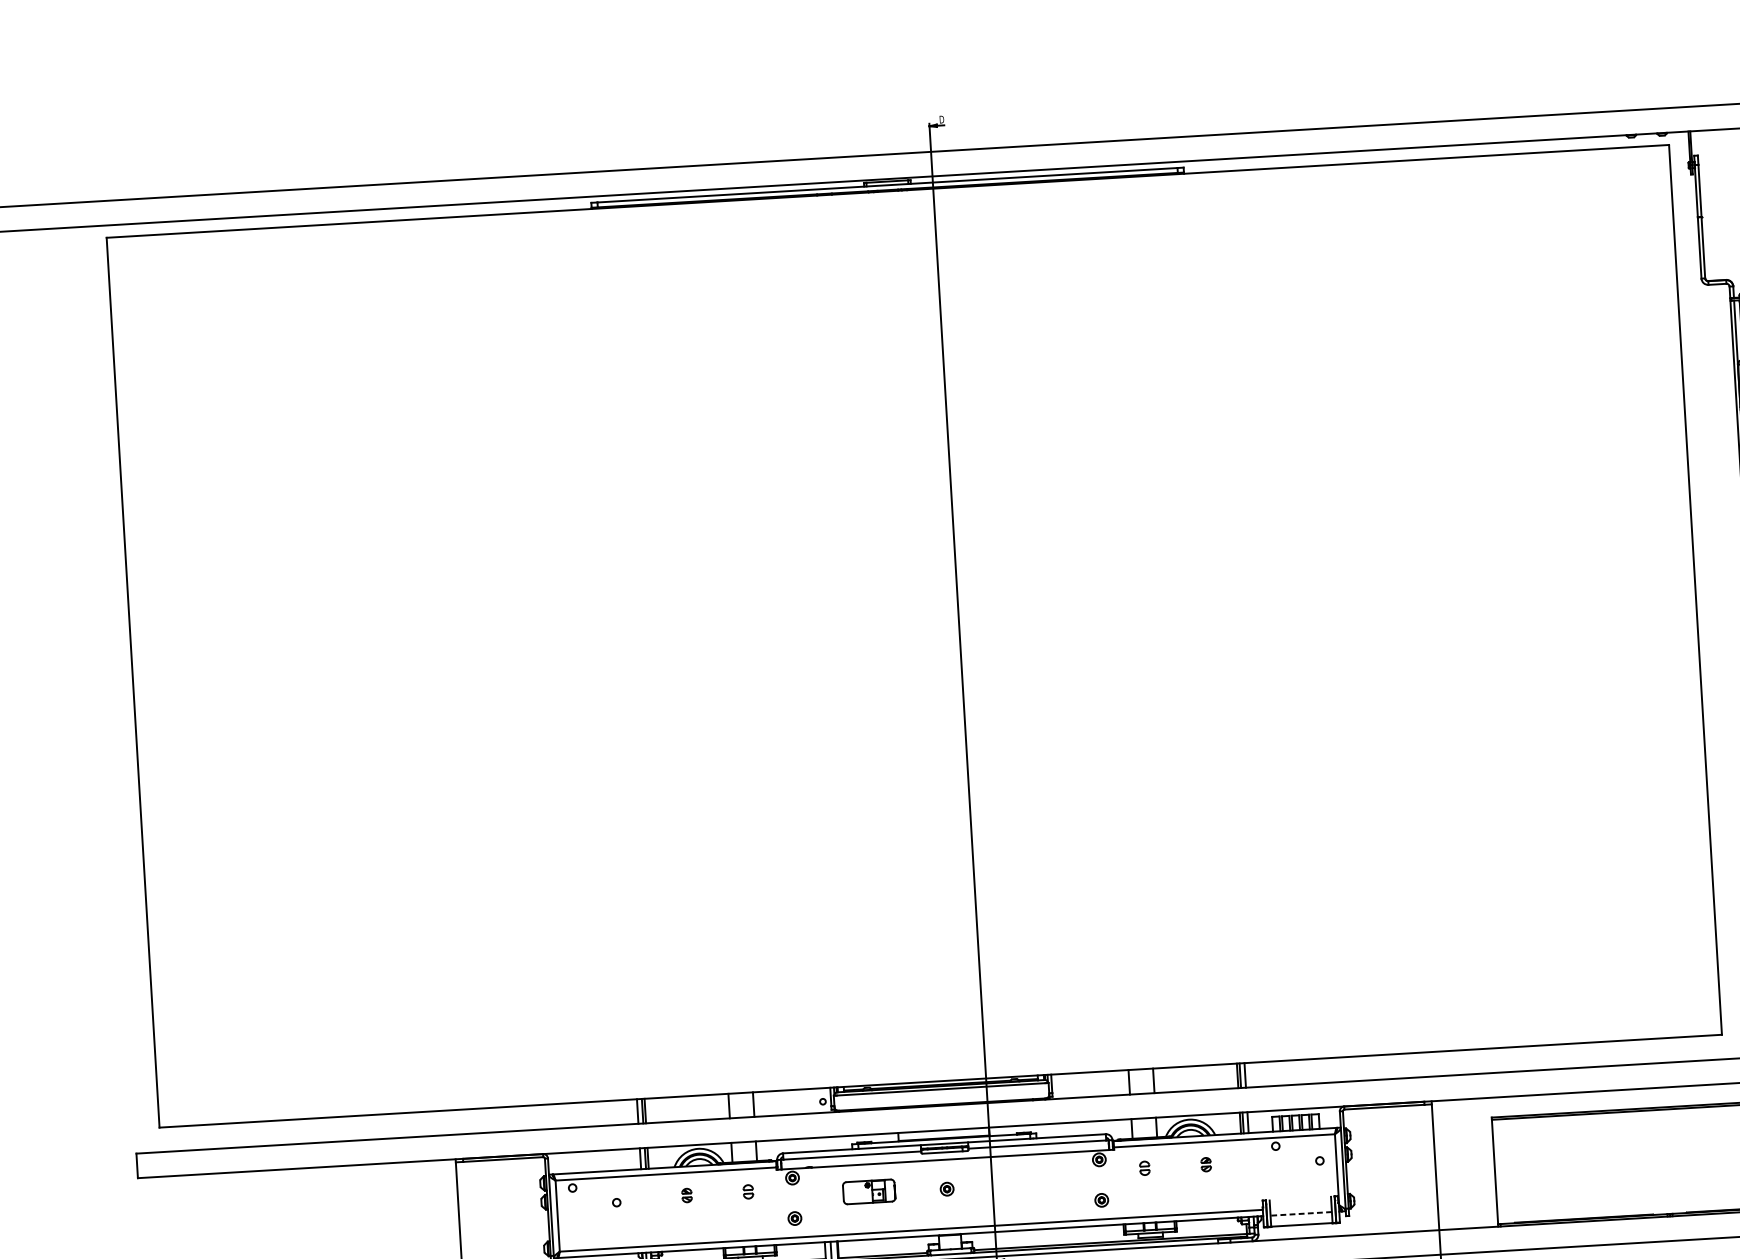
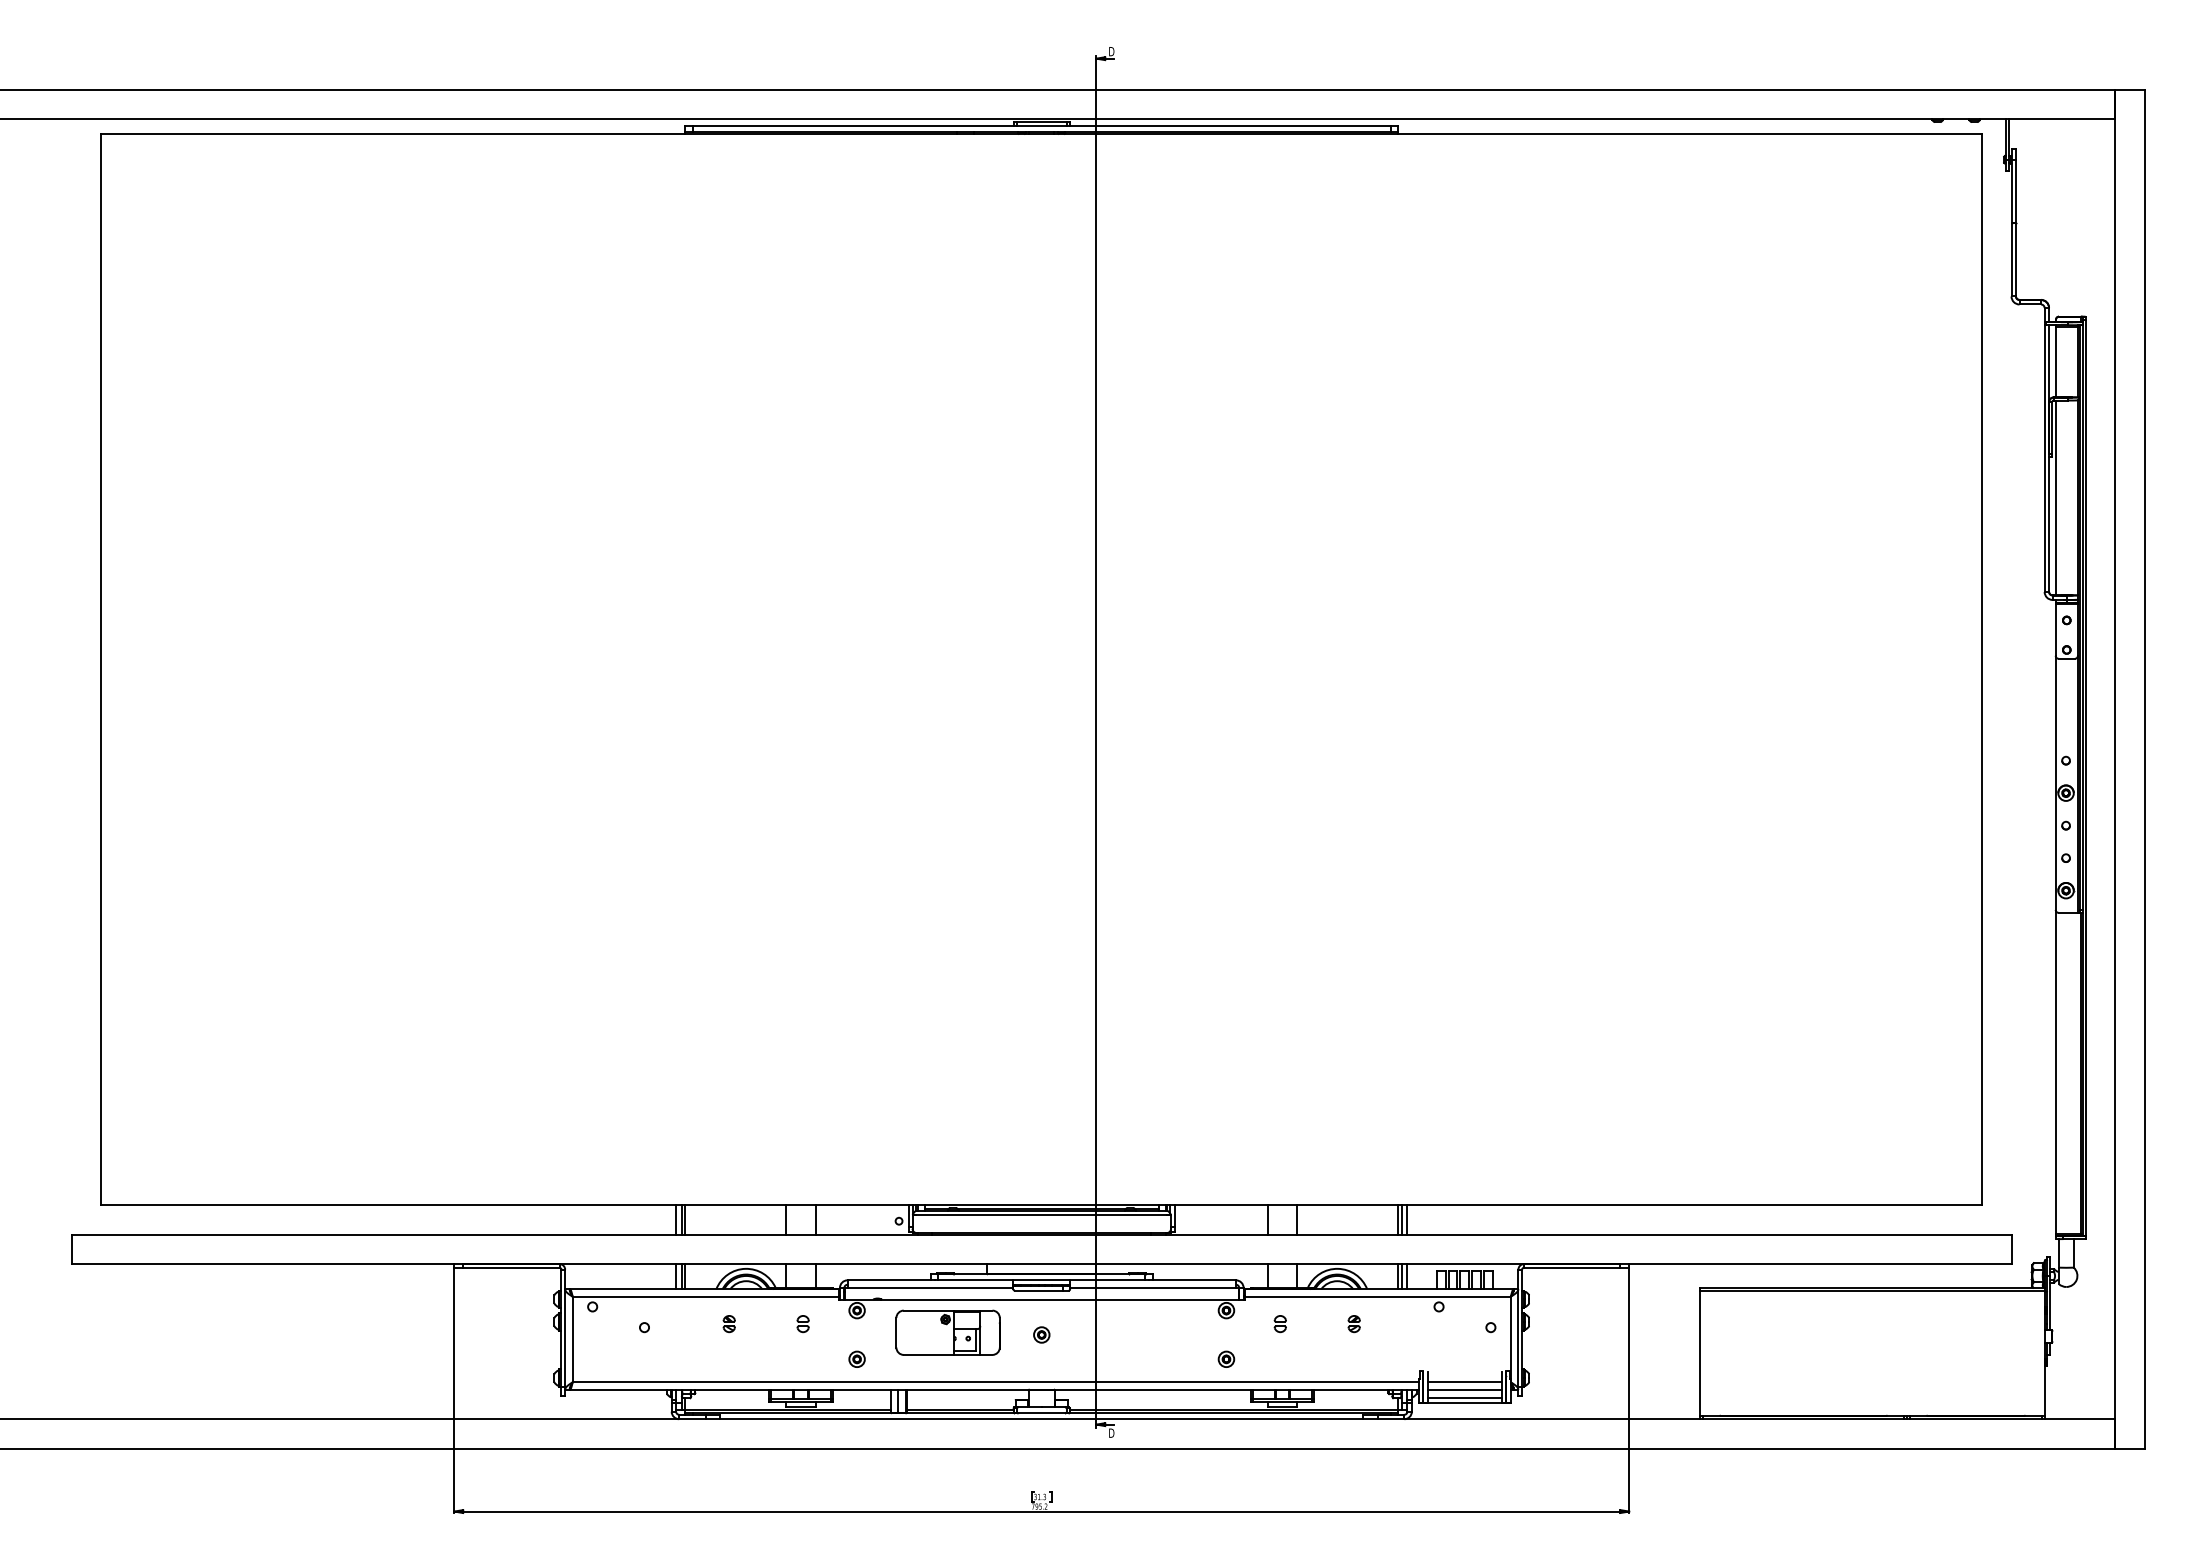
part: (868, 1191) -> (947, 1332), size x1.67
line: (1300, 1207) -> (1464, 1382), added
line: (1301, 1213) -> (1464, 1389), dashed -> solid
line: (1301, 1221) -> (1464, 1398), added

